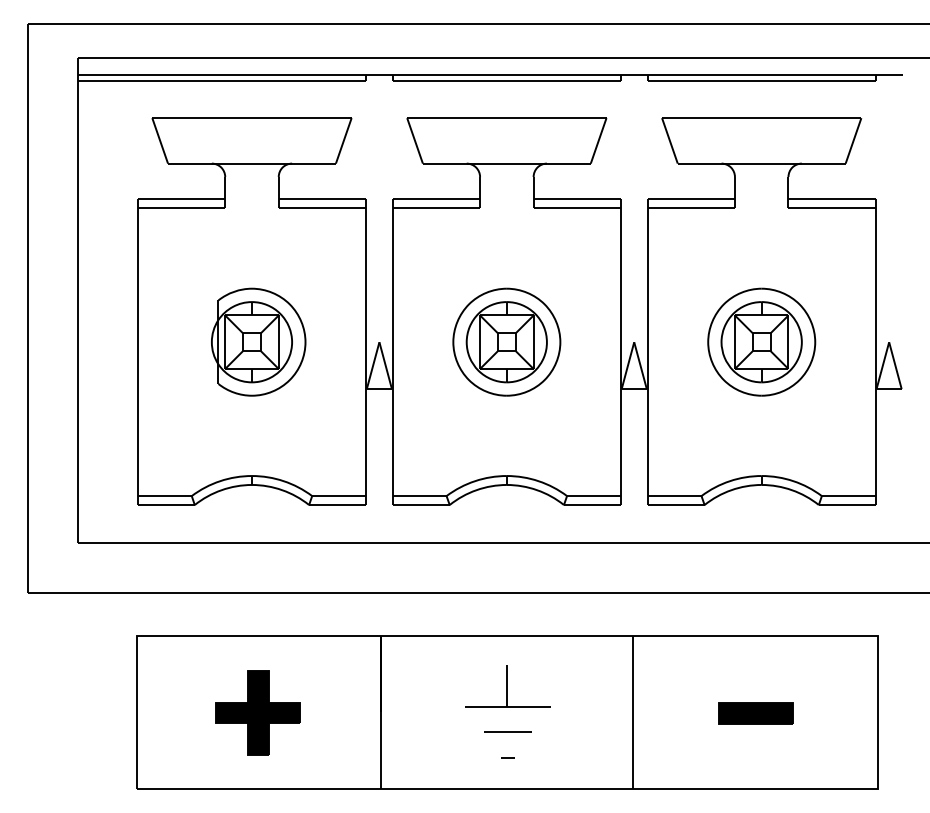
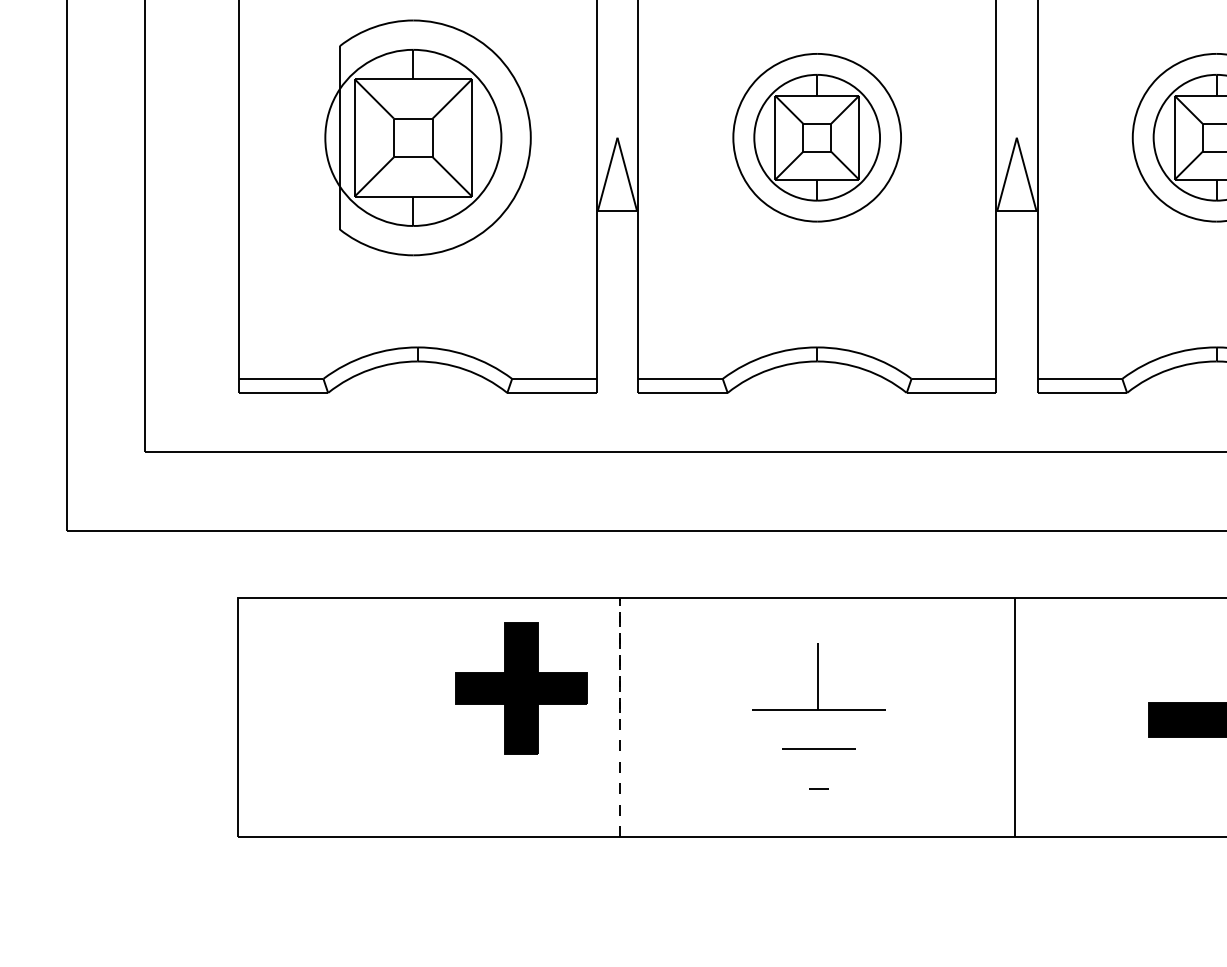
part: (258, 341) -> (427, 136), size x1.4
line: (381, 672) -> (620, 655), solid -> dashed
part: (257, 712) -> (520, 688), moved

